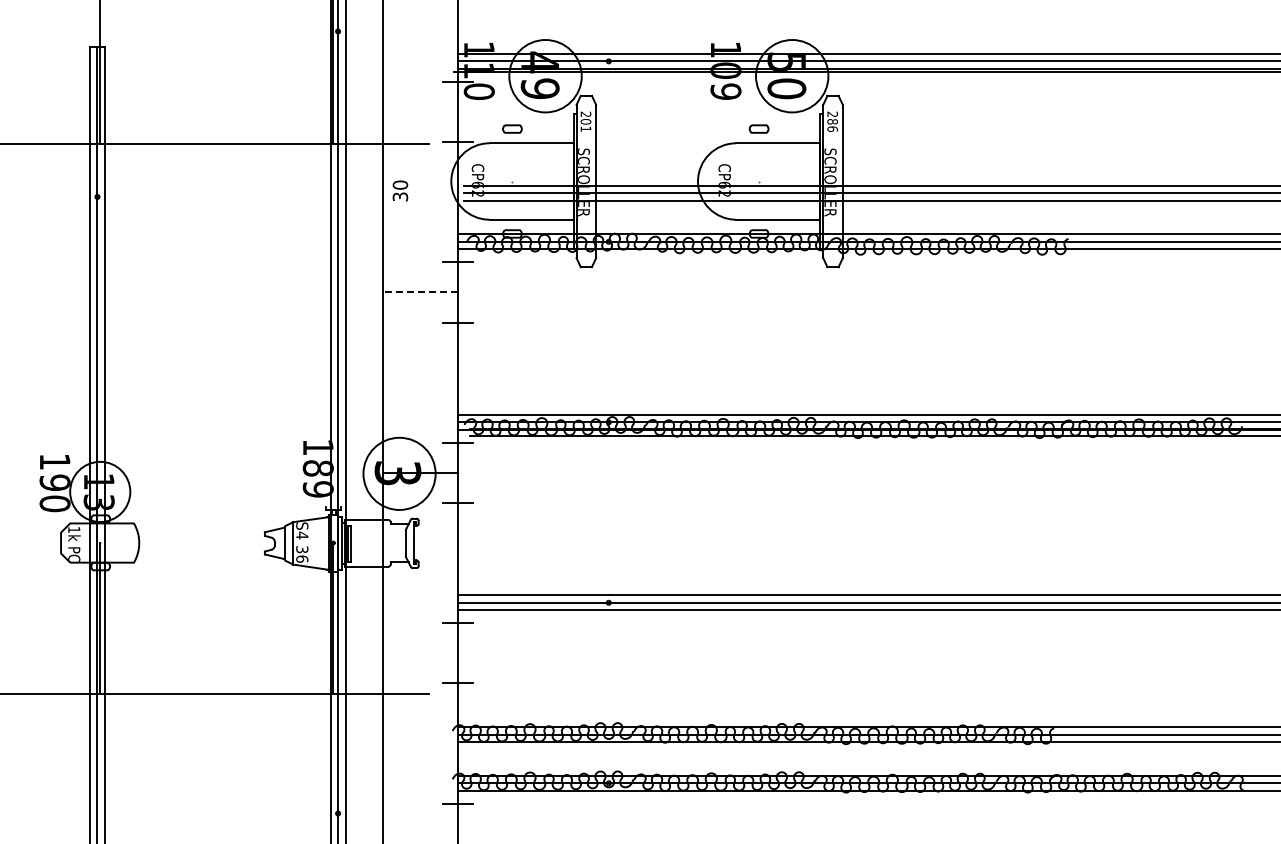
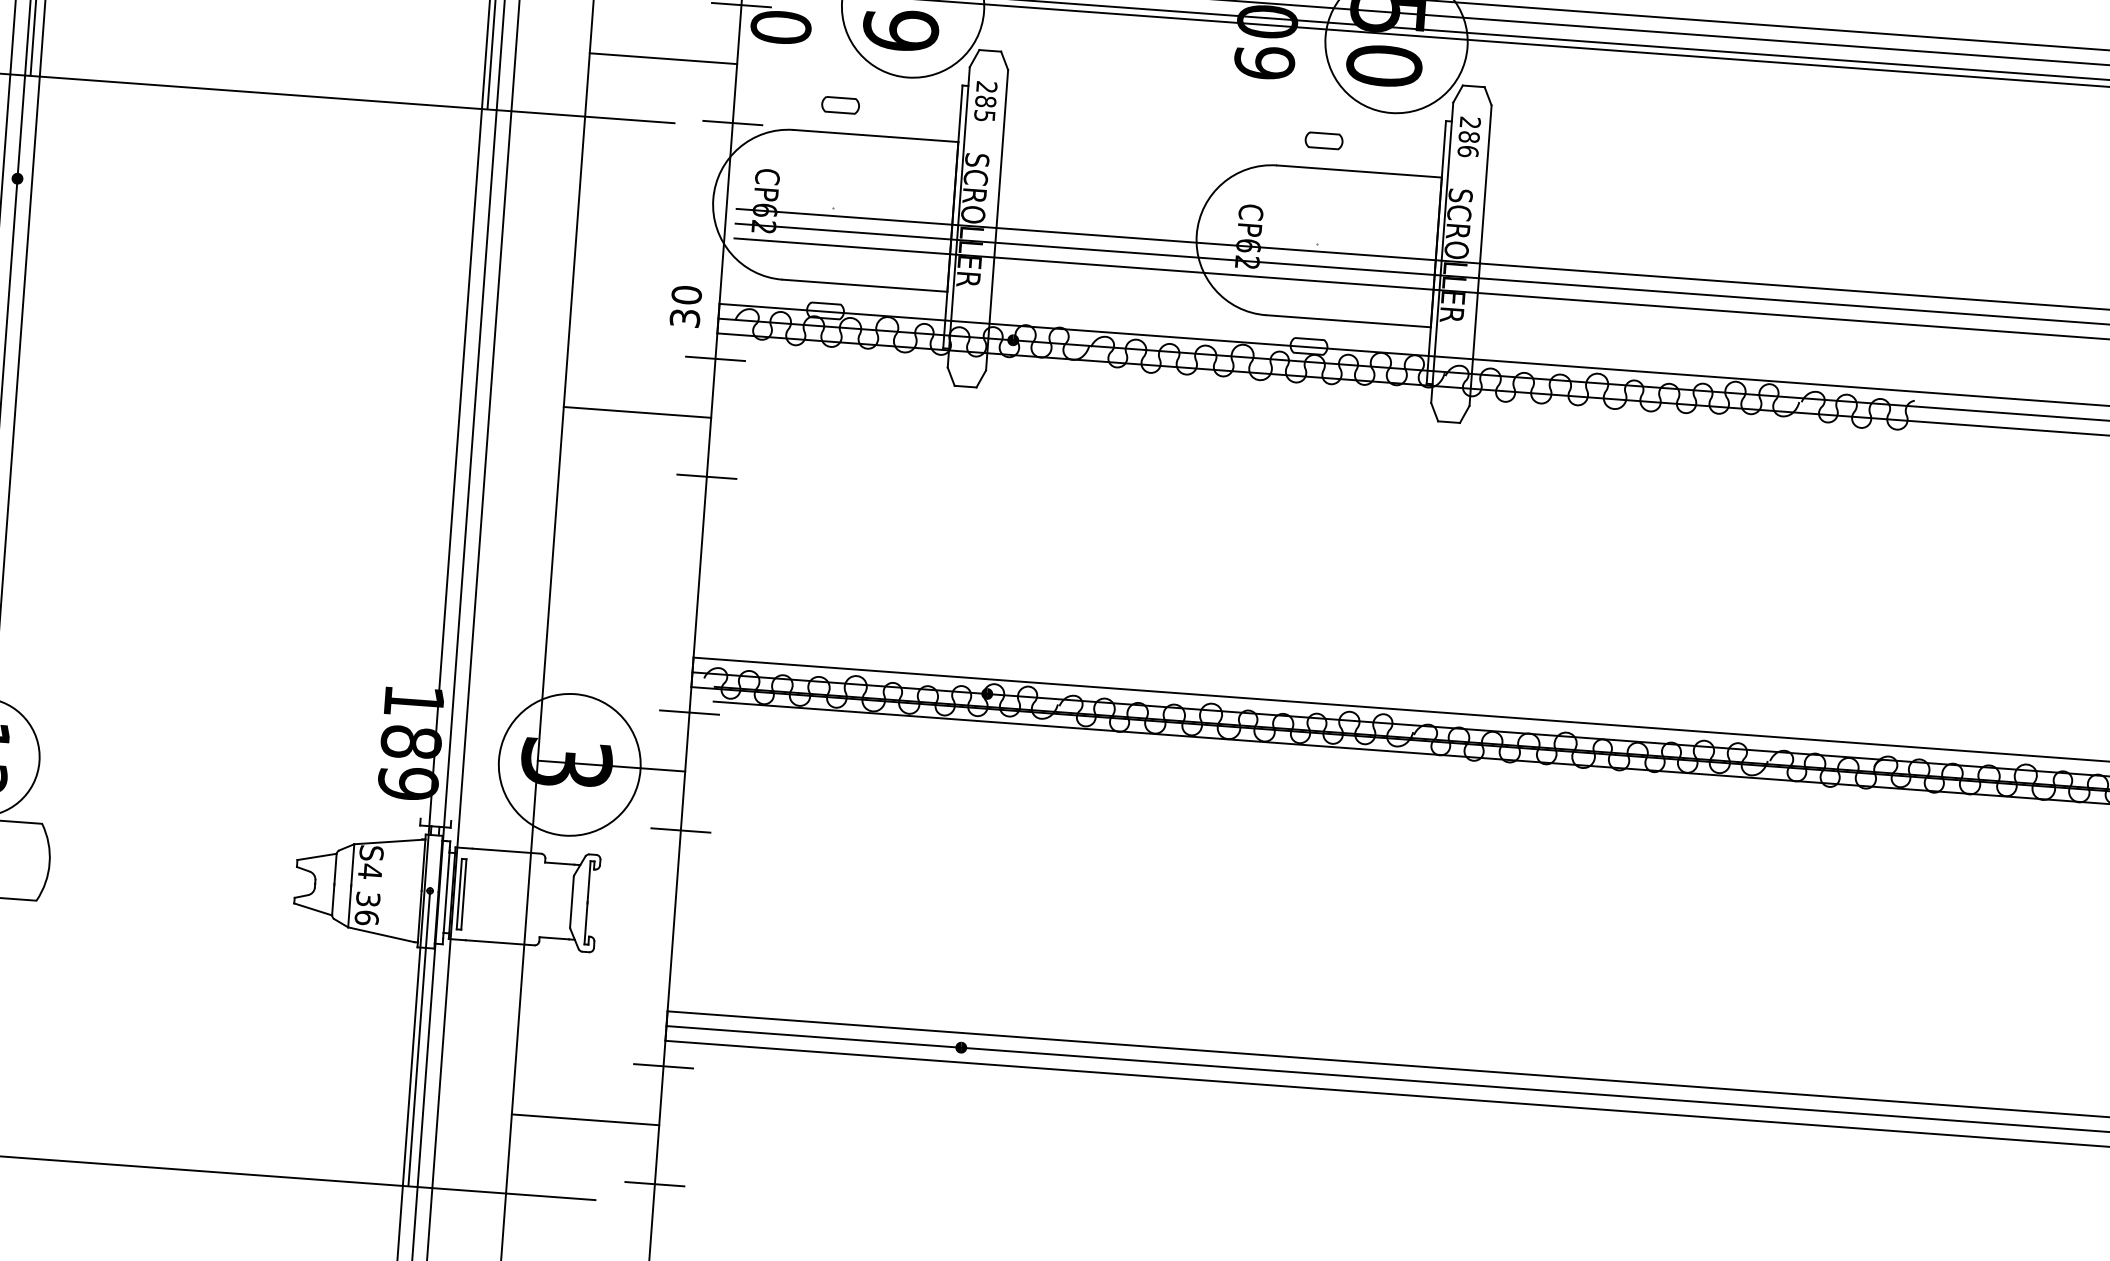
line: (420, 112) -> (662, 59), added
text: (585, 125) -> (984, 108), 201 -> 285
text: (400, 190) -> (686, 305), moved
line: (420, 292) -> (636, 412), dashed -> solid
line: (420, 653) -> (584, 1119), added

